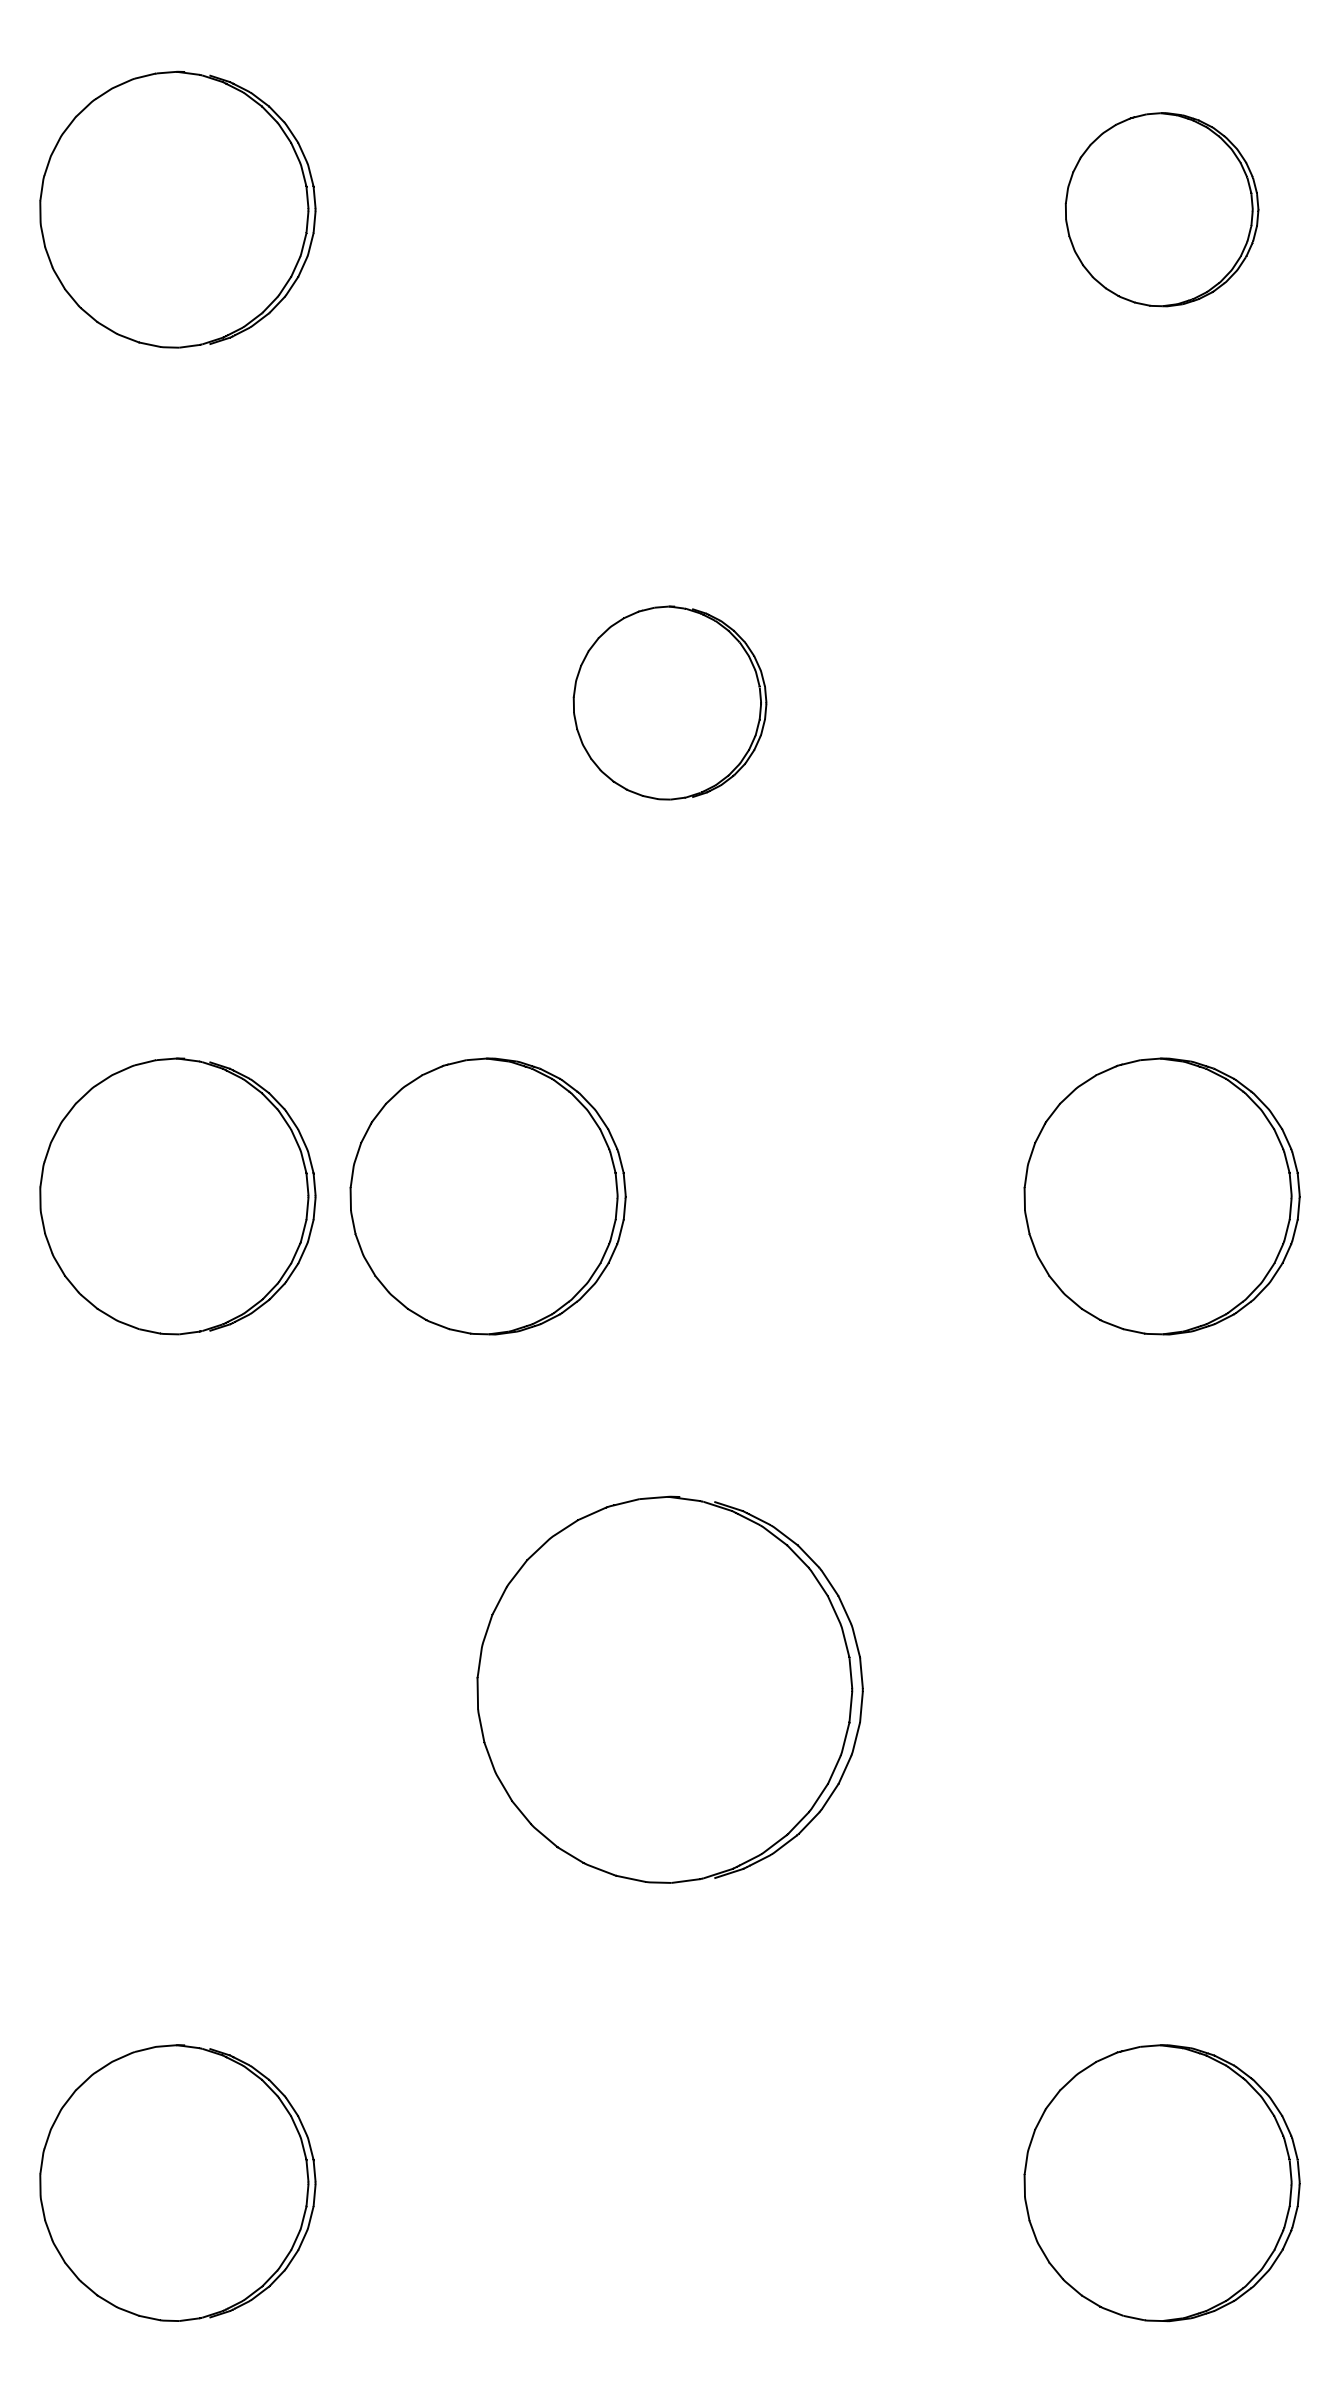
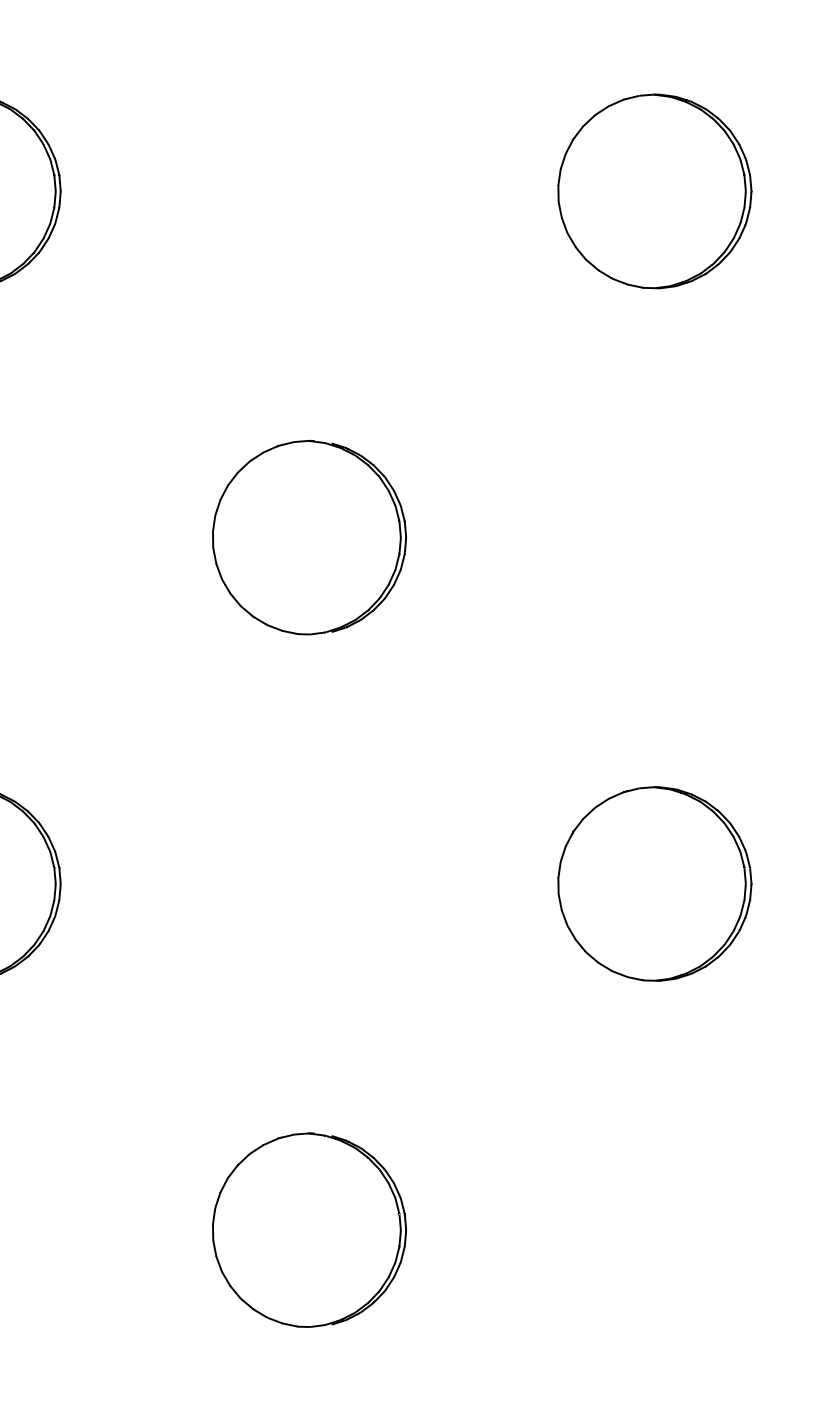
part: (1161, 209) -> (654, 191), size x1.43
part: (669, 702) -> (309, 537), size x1.43
part: (487, 1196) -> (181, 884), removed
part: (669, 1689) -> (309, 1230), size x0.71

